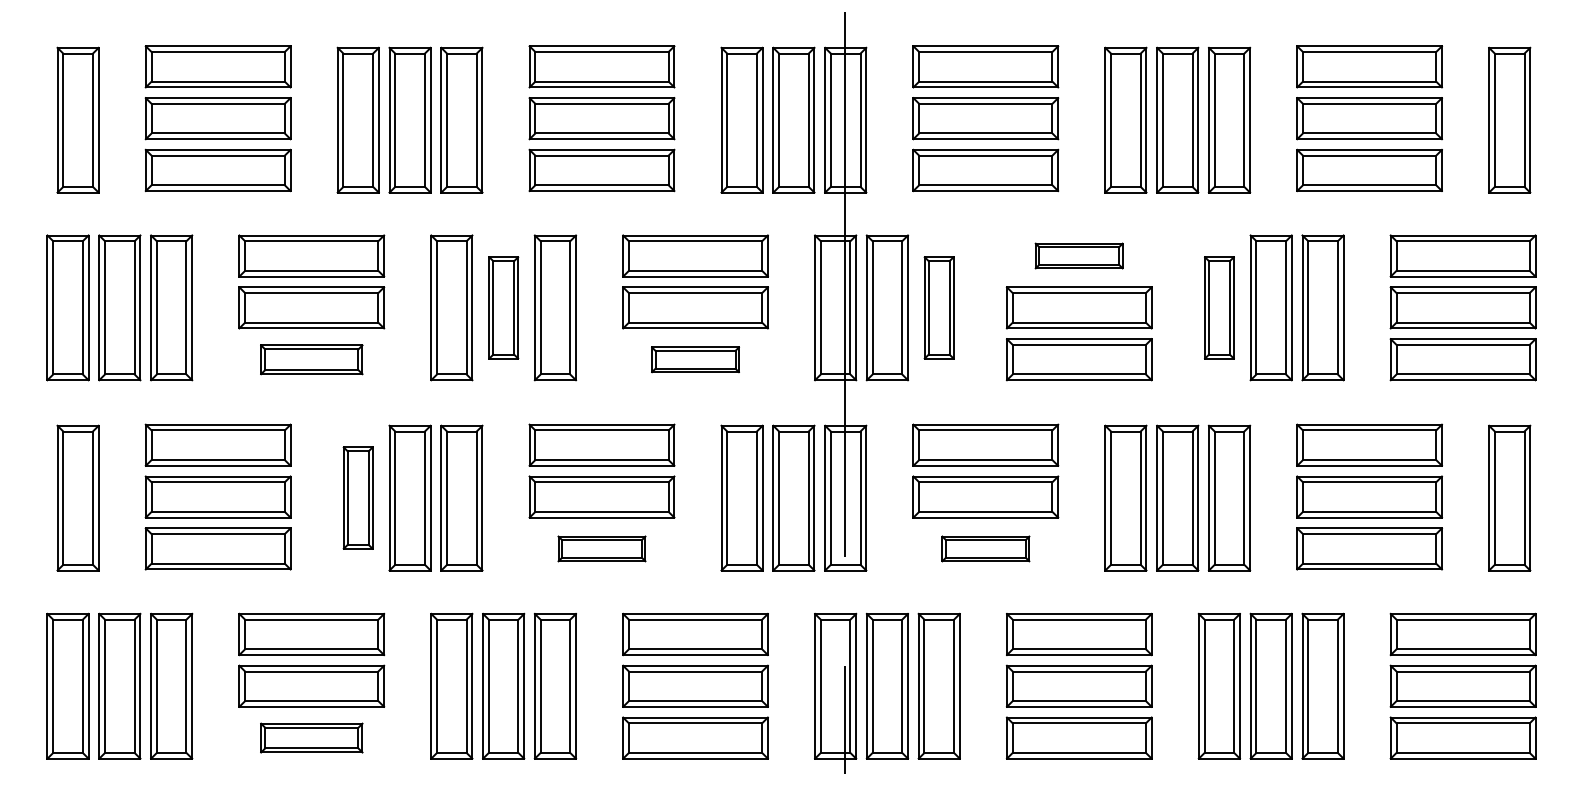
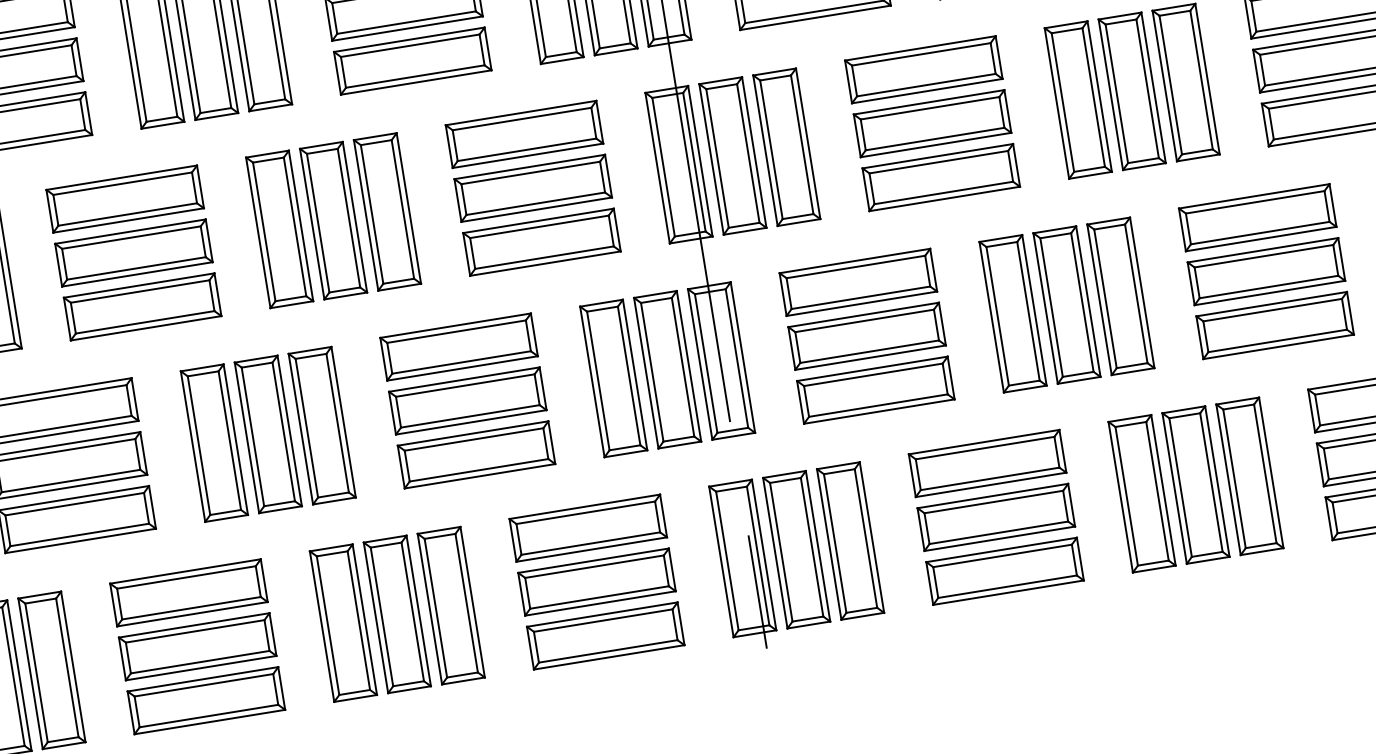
part: (1078, 255) -> (922, 69), size x1.67
part: (503, 307) -> (333, 220), size x1.43
part: (938, 307) -> (785, 147), size x1.43
part: (1219, 307) -> (1078, 99), size x1.43
part: (311, 359) -> (142, 306), size x1.43
part: (695, 359) -> (541, 242), size x1.67
part: (357, 497) -> (213, 442), size x1.43
part: (601, 548) -> (475, 454), size x1.67
part: (985, 548) -> (875, 389), size x1.67
part: (311, 737) -> (206, 700), size x1.43

